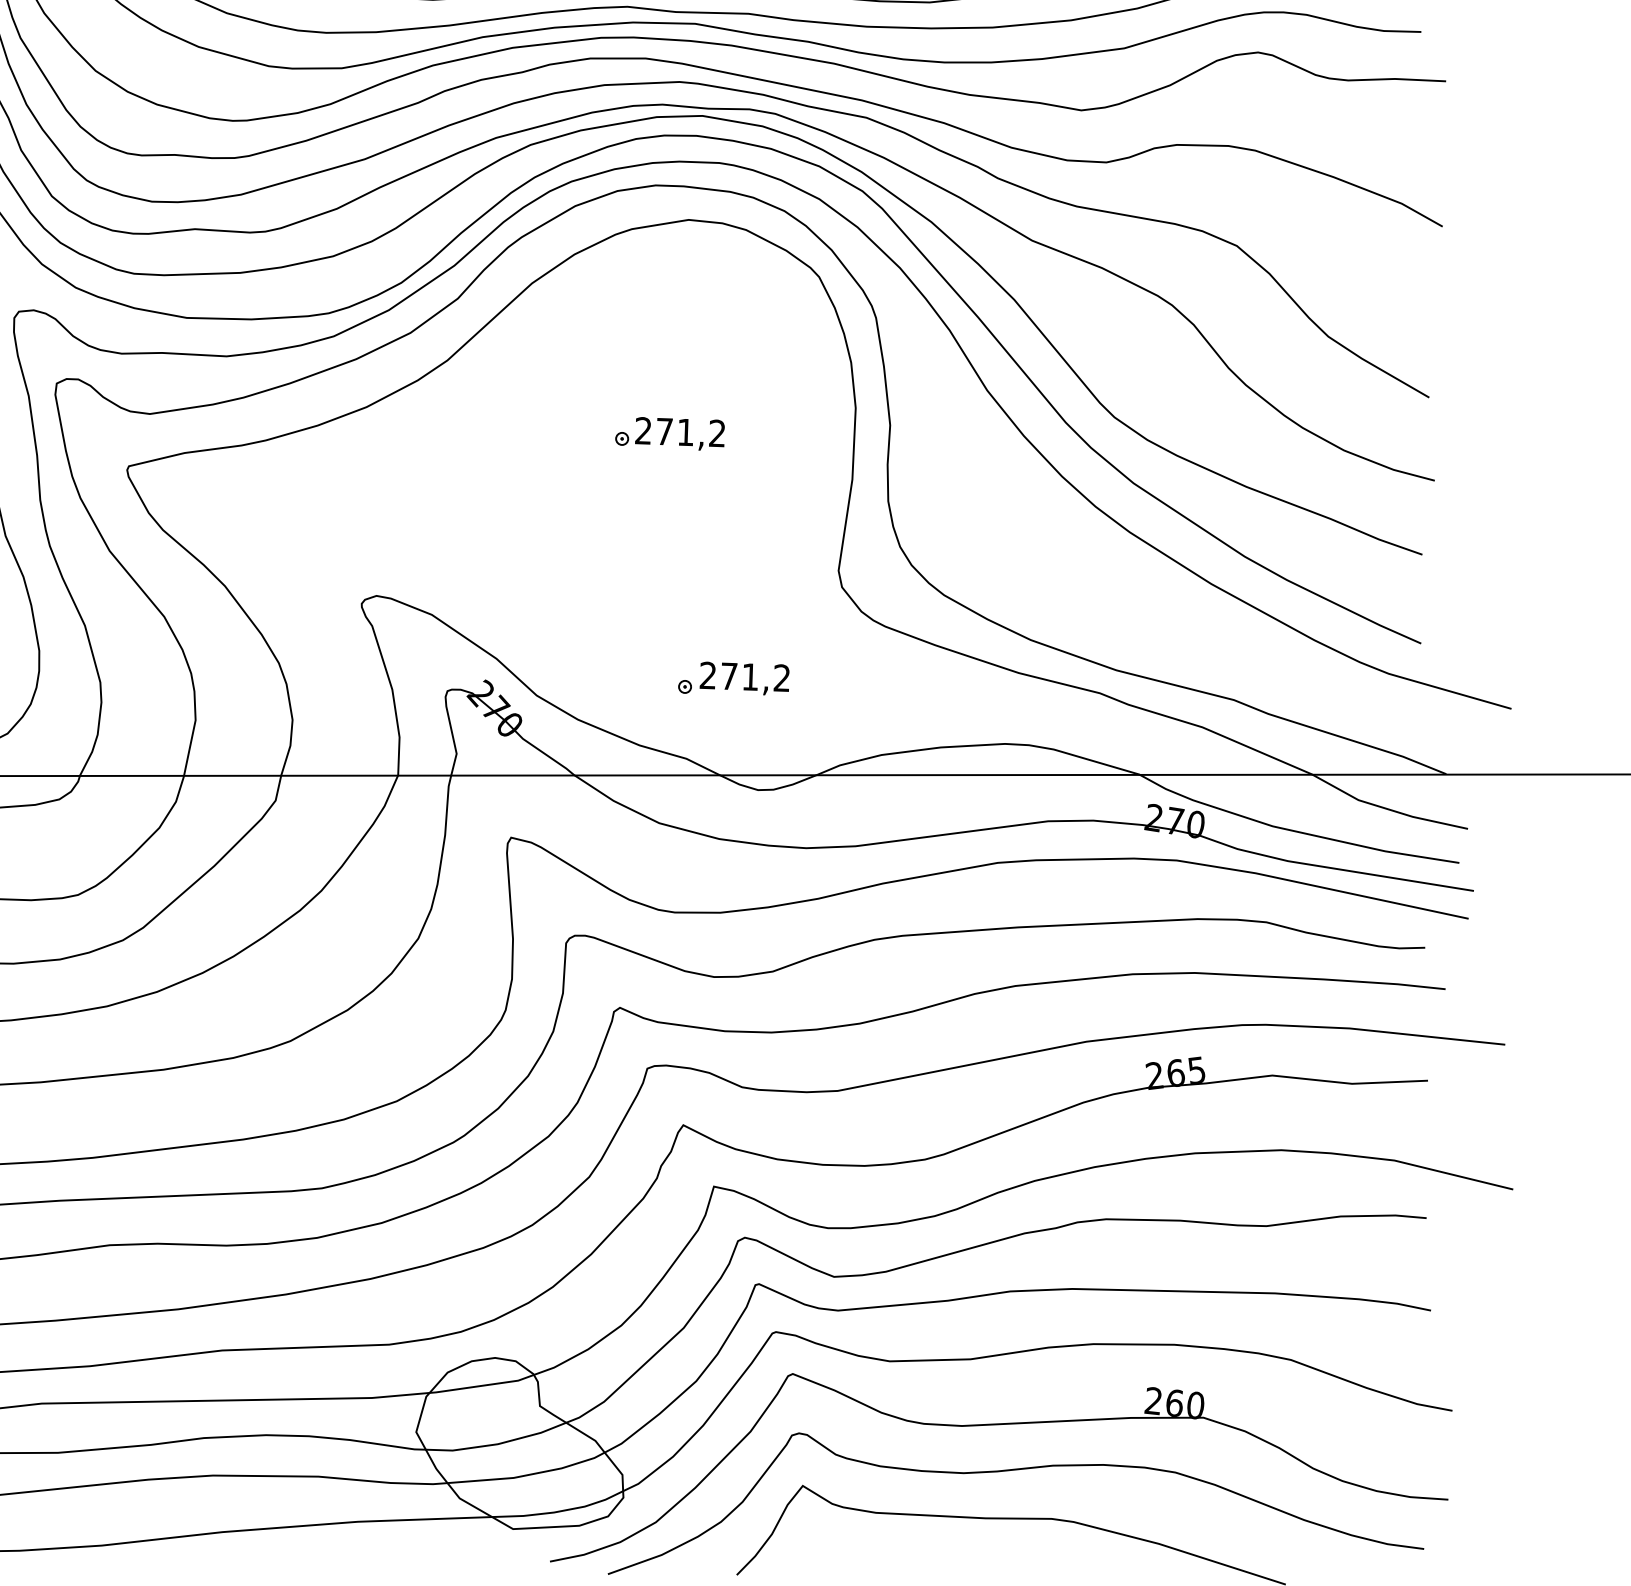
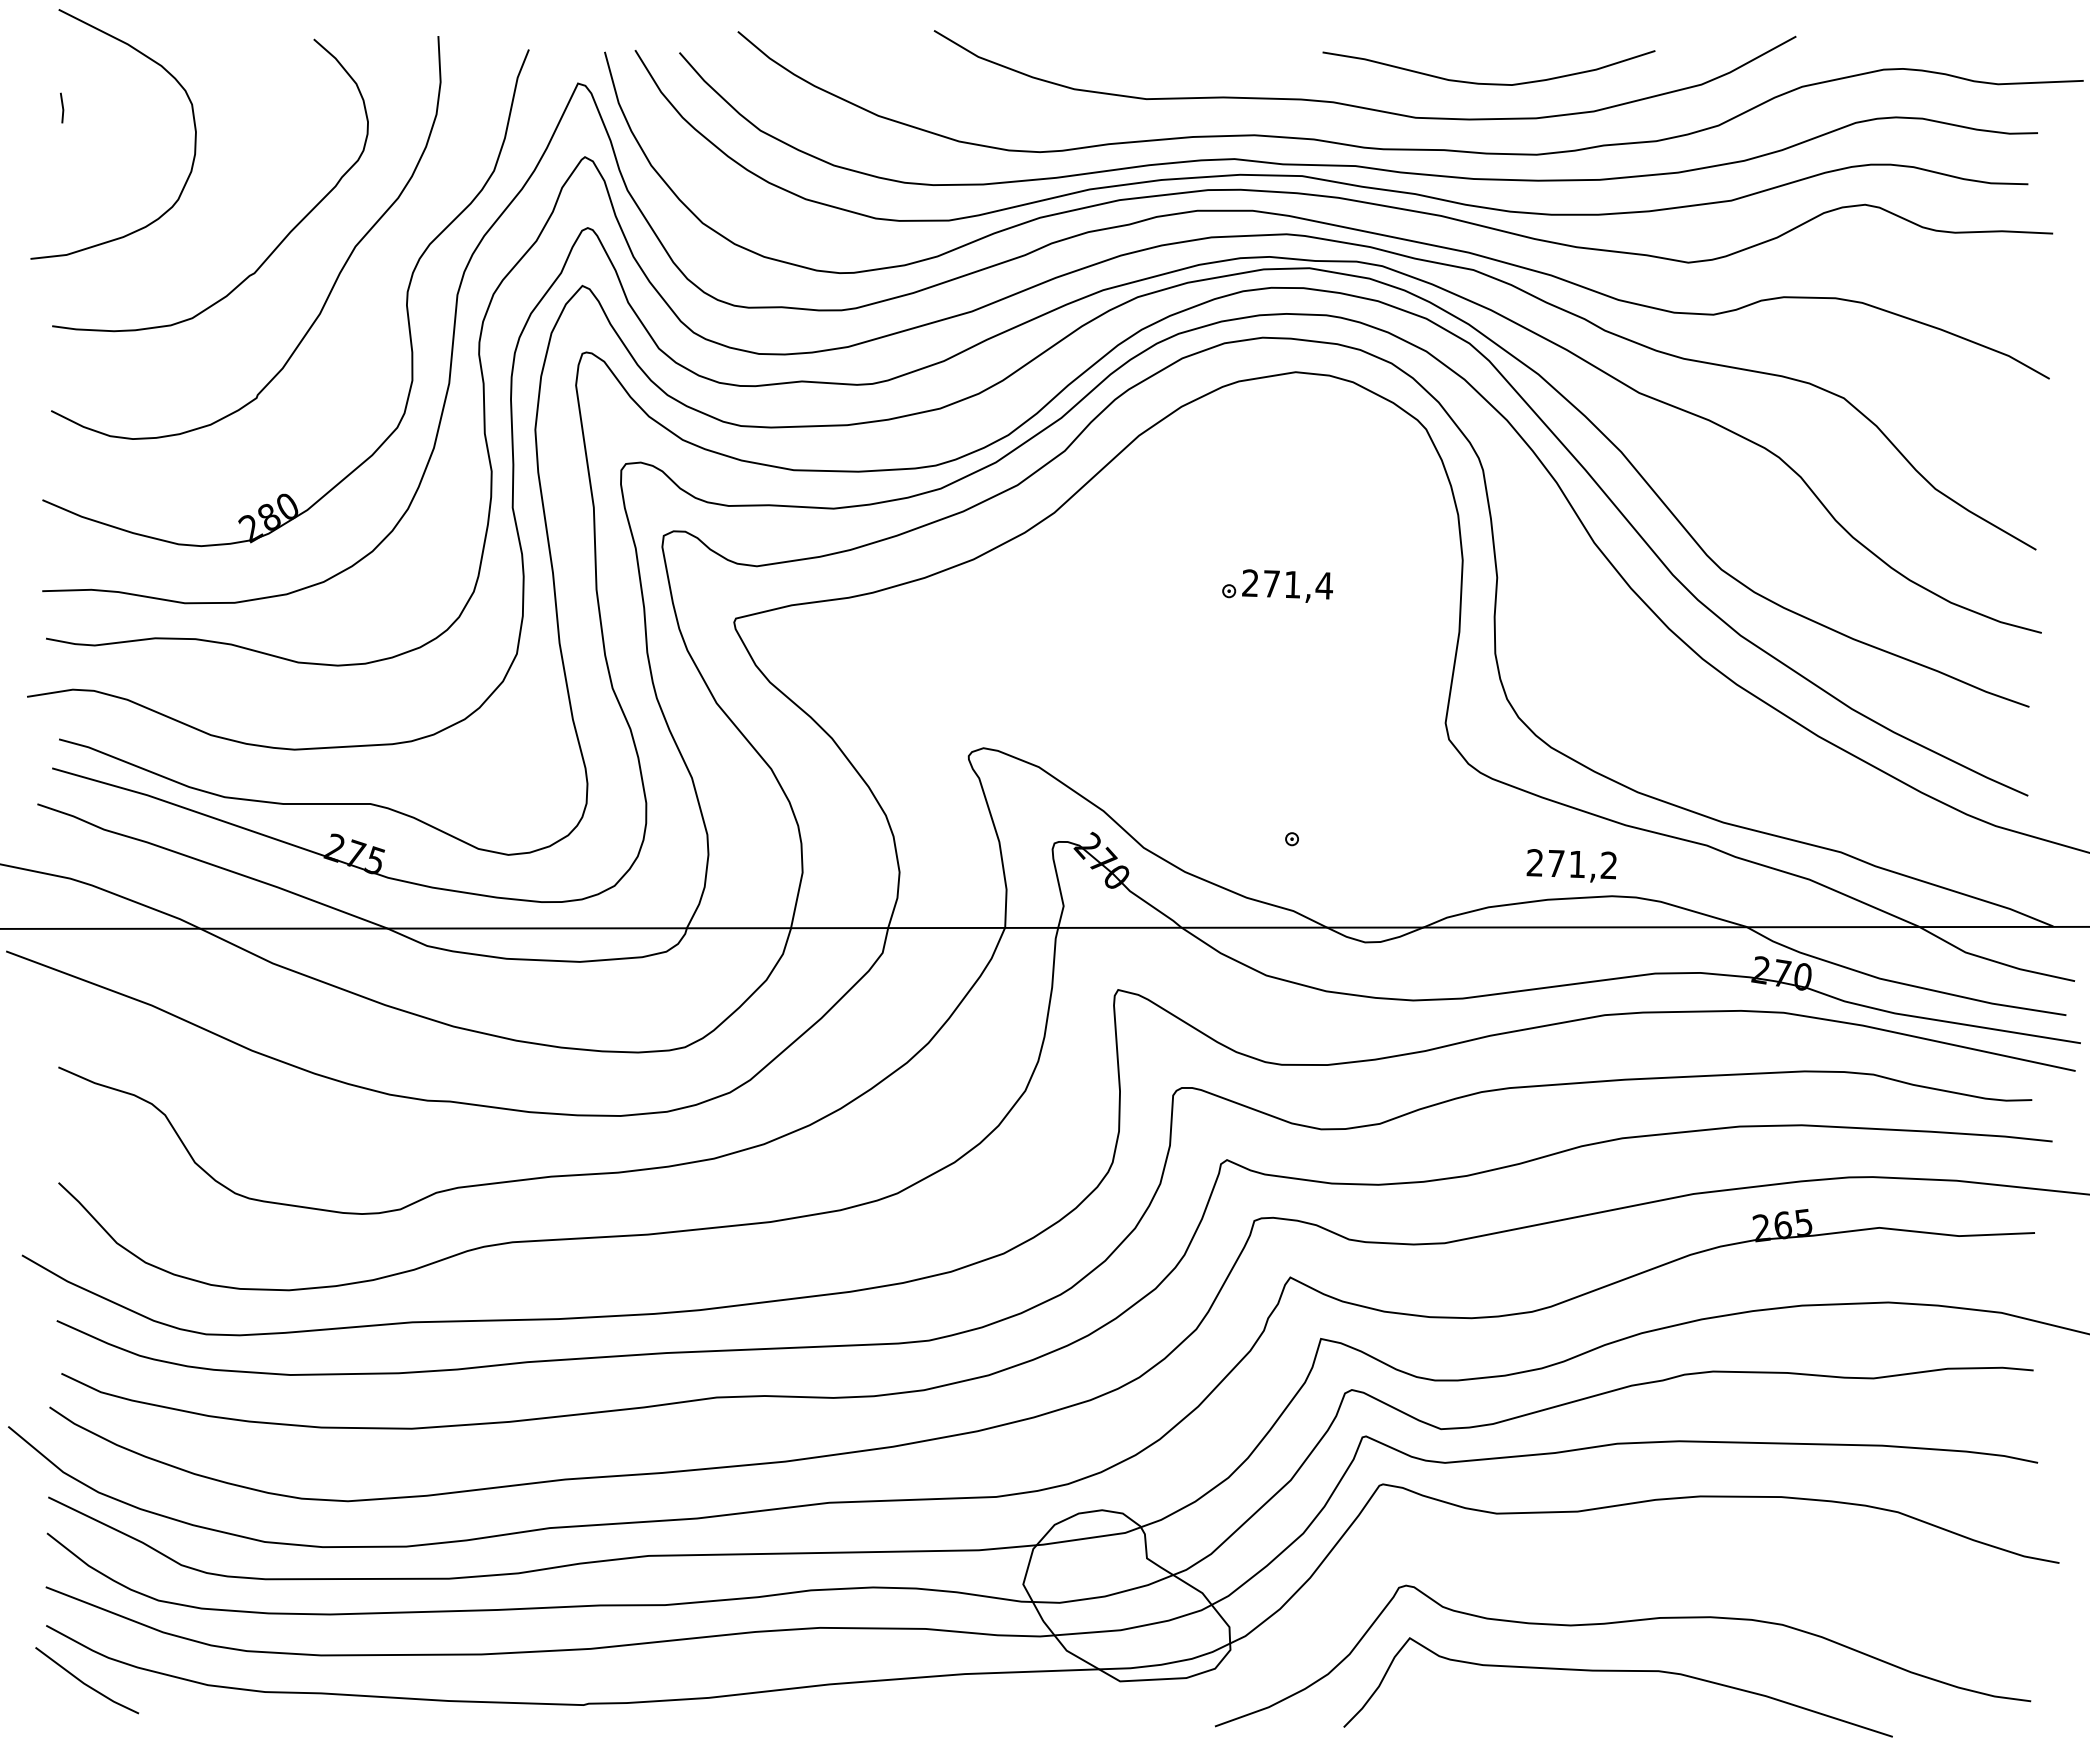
text: (716, 433) -> (1323, 585), 271,2 -> 271,4
text: (744, 678) -> (1571, 865), moved
part: (999, 1425) -> (1606, 1577), removed

